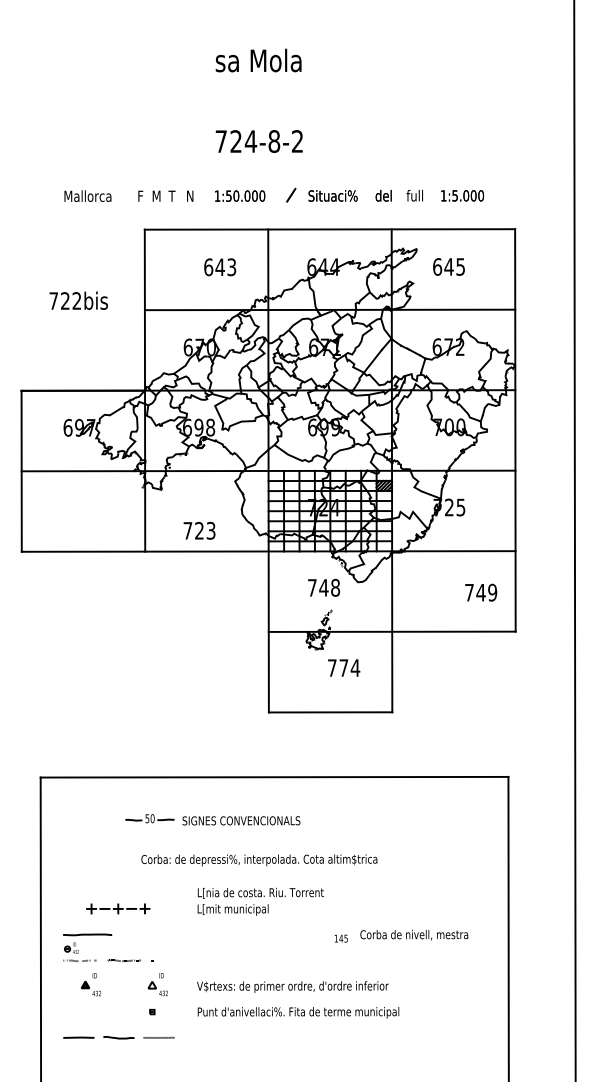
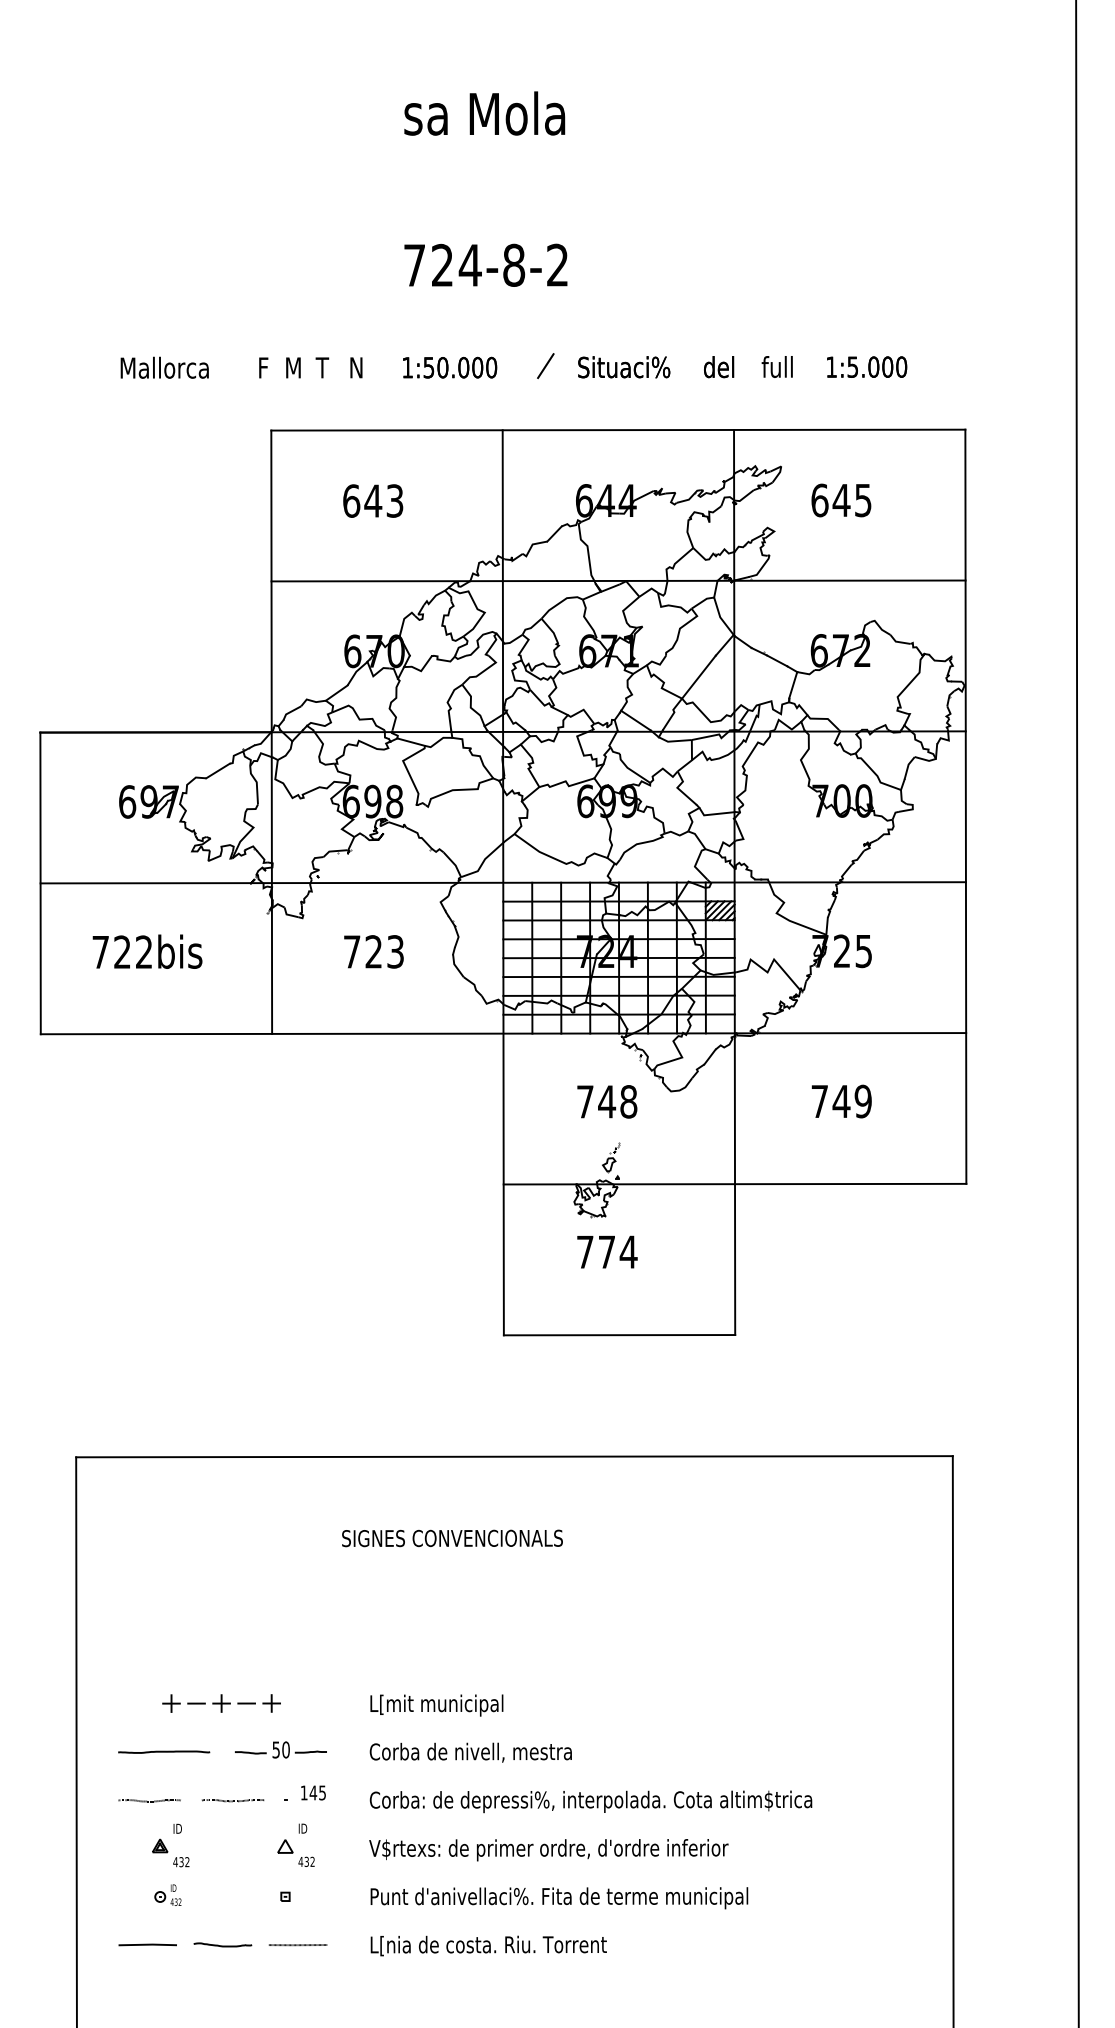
text: (220, 267) -> (373, 501), moved
text: (78, 300) -> (147, 951), moved
text: (199, 530) -> (373, 951), moved
text: (481, 592) -> (842, 1101), moved
text: (344, 667) -> (608, 1251), moved
part: (149, 818) -> (280, 1749), moved
text: (259, 860) -> (591, 1802), moved
text: (260, 892) -> (488, 1944), moved
text: (414, 935) -> (471, 1753), moved
text: (340, 938) -> (311, 1792), moved
part: (71, 947) -> (167, 1893), moved

